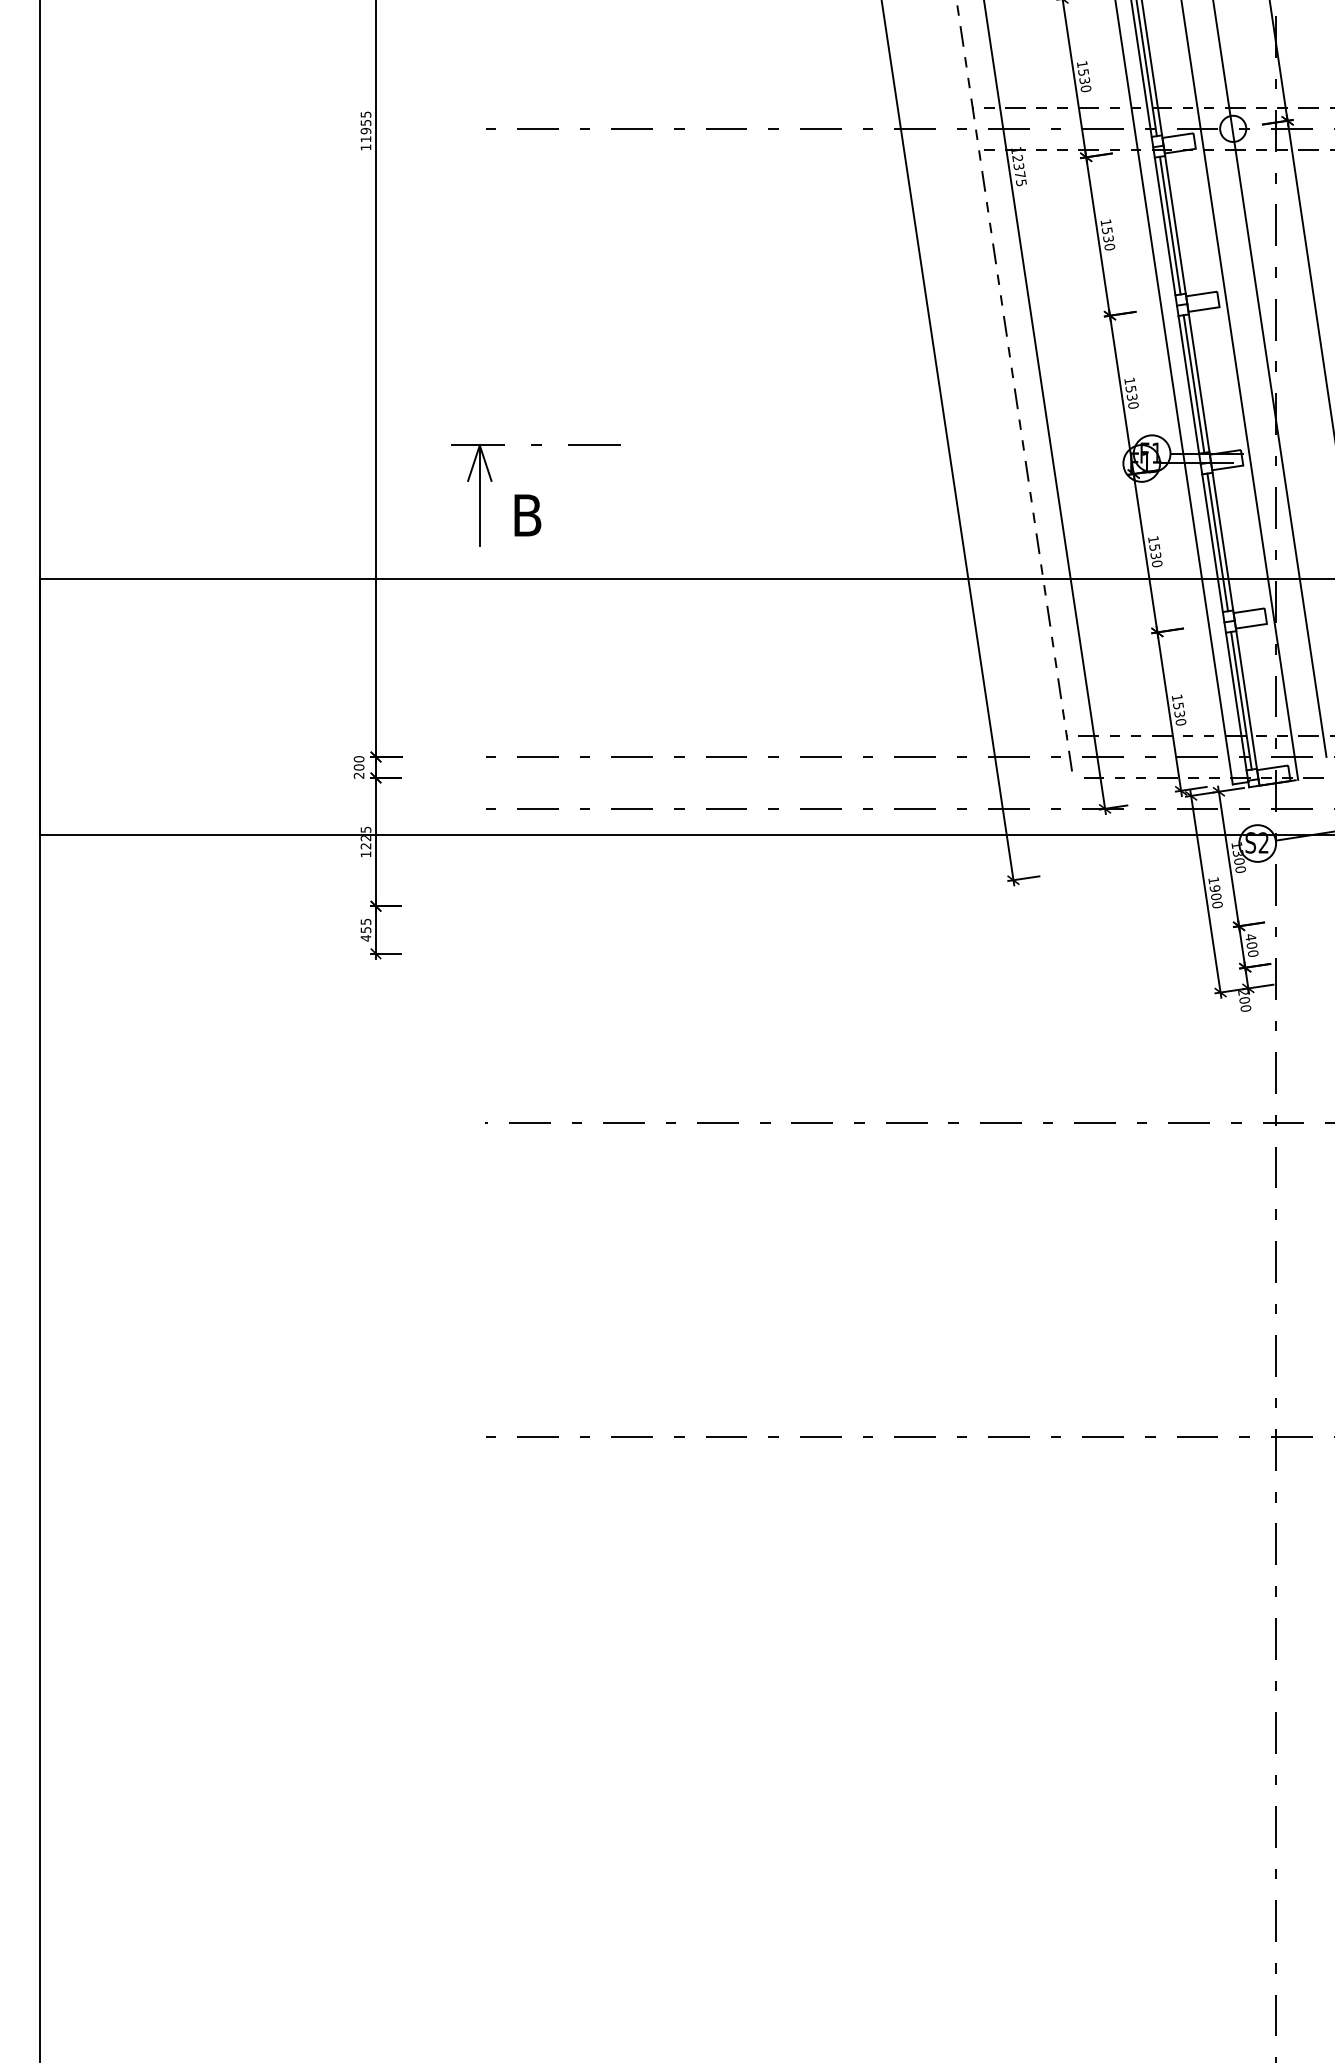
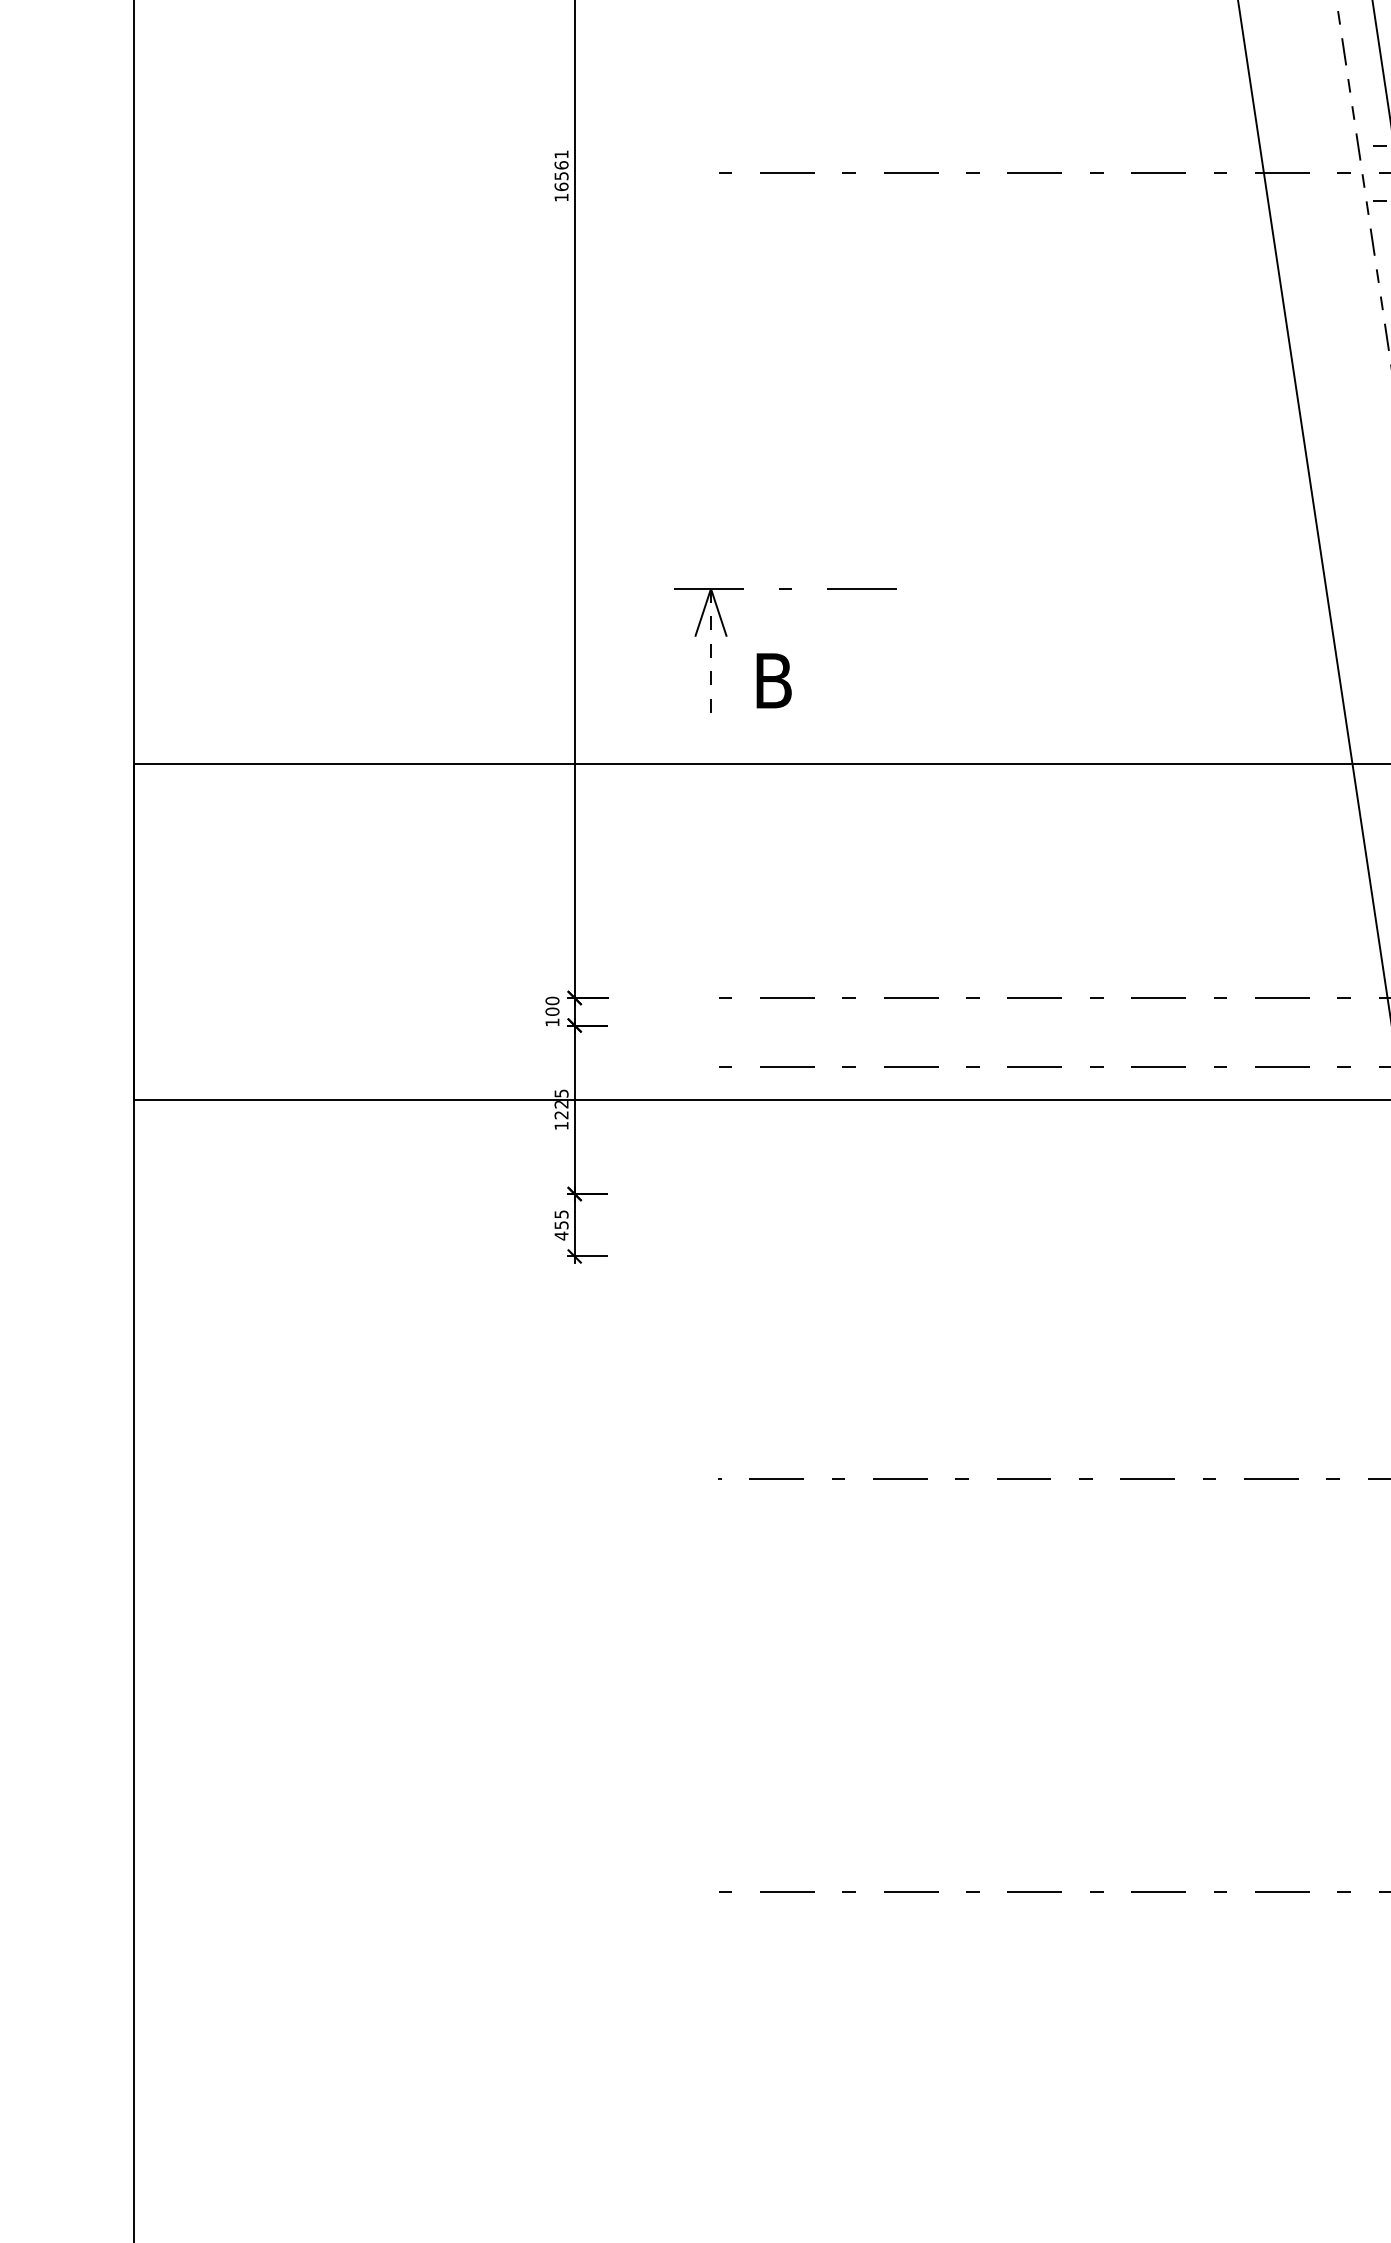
text: (365, 126) -> (560, 170), 11955 -> 16561
line: (479, 496) -> (710, 655), solid -> dashed
text: (358, 775) -> (551, 1022), 200 -> 100

